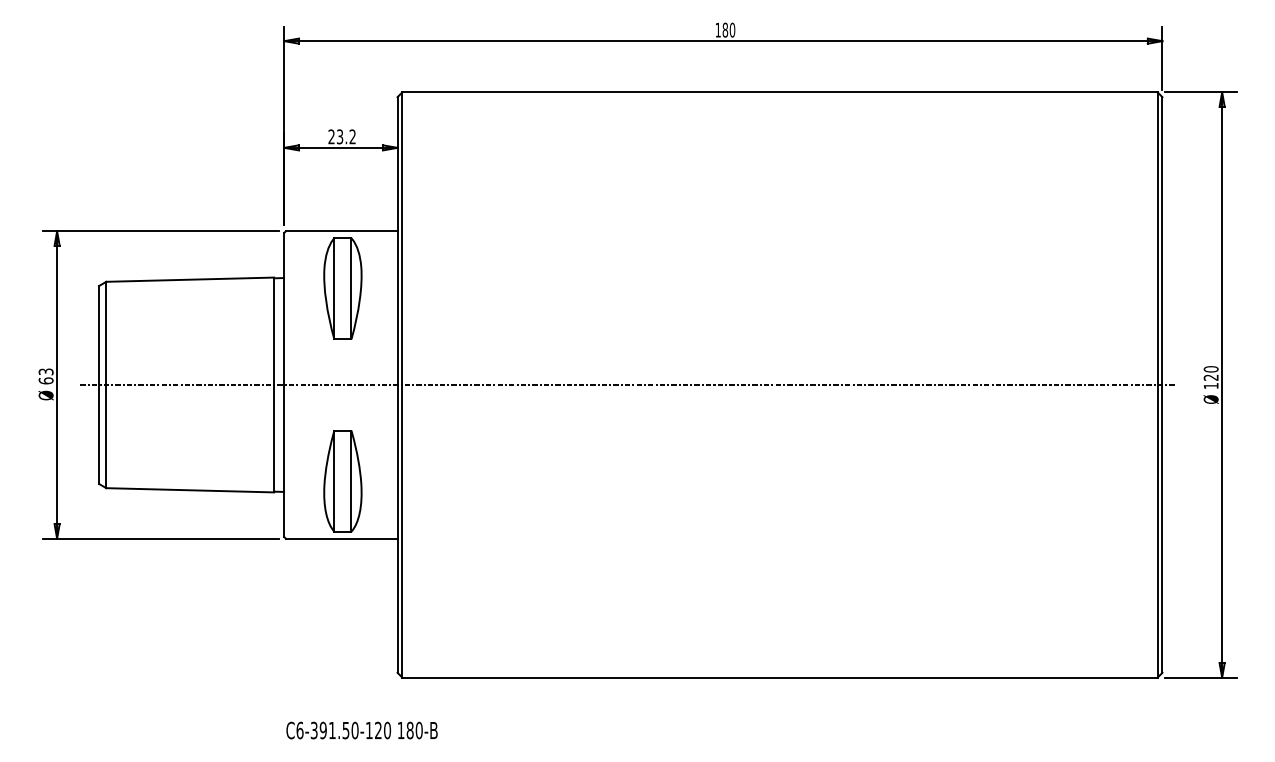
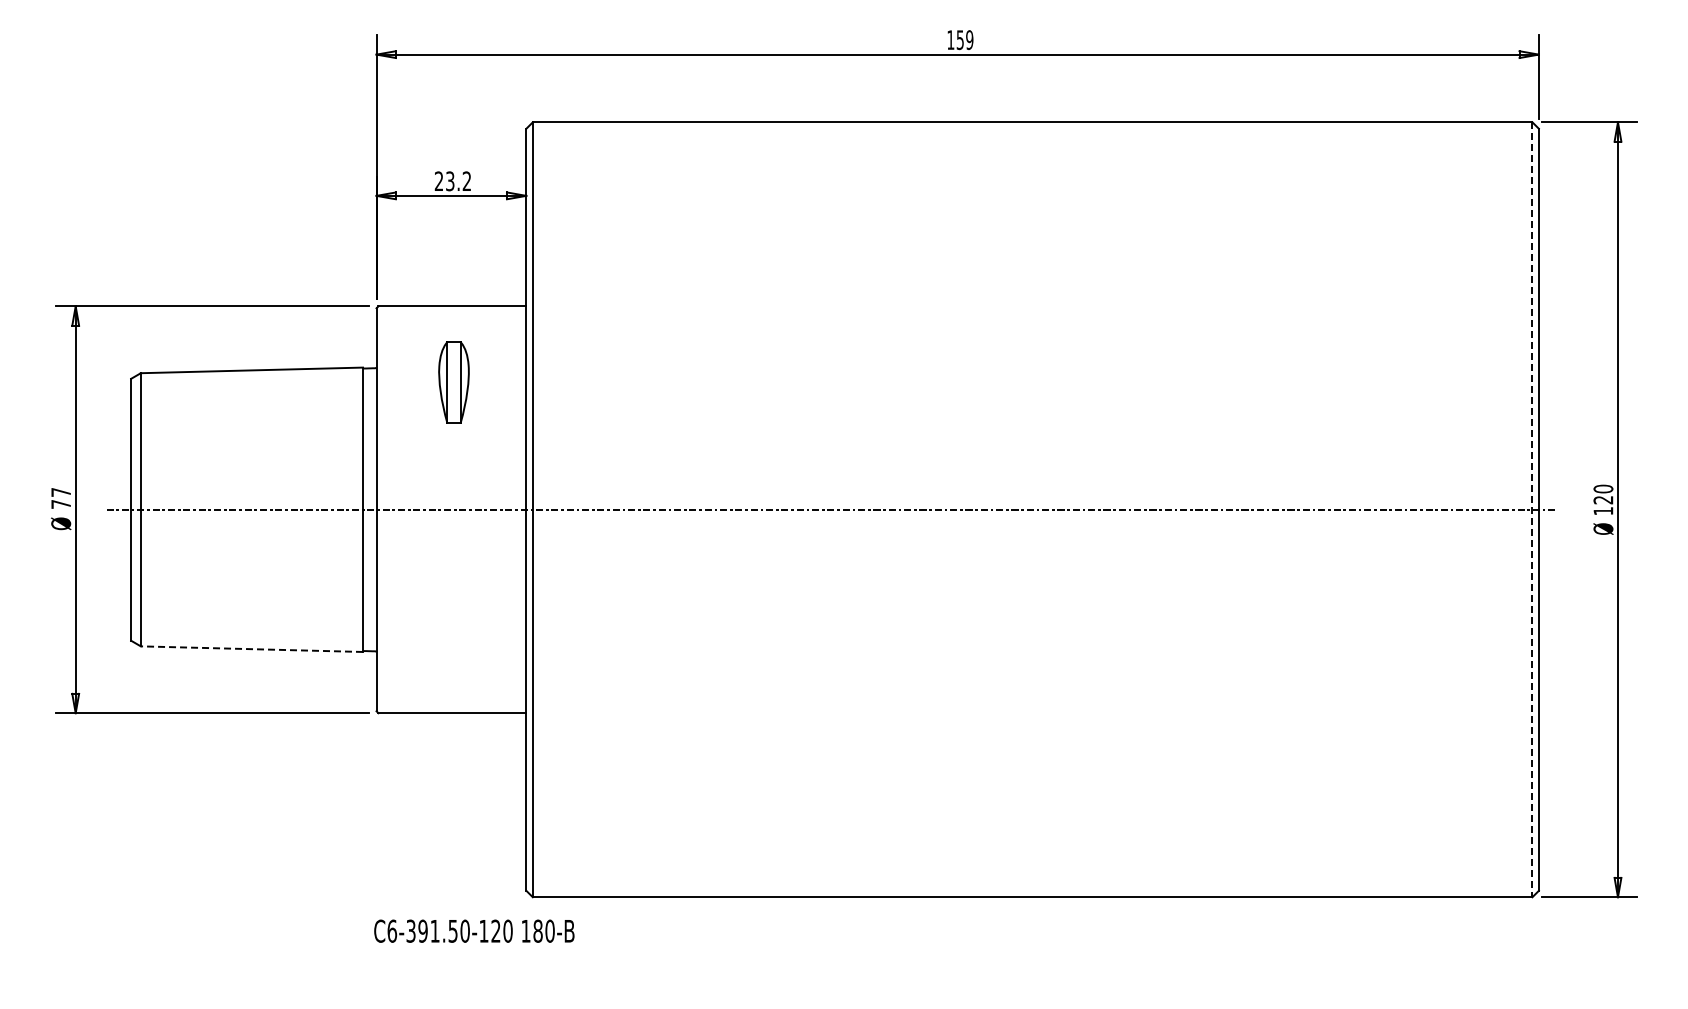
text: (728, 29) -> (964, 39), 180 -> 159
part: (342, 288) -> (453, 382), size x0.6
text: (46, 376) -> (61, 498), 63 -> 77
line: (1157, 385) -> (1532, 510), solid -> dashed
part: (342, 480) -> (453, 636), removed
line: (189, 490) -> (251, 649), solid -> dashed
text: (362, 729) -> (474, 930), moved

